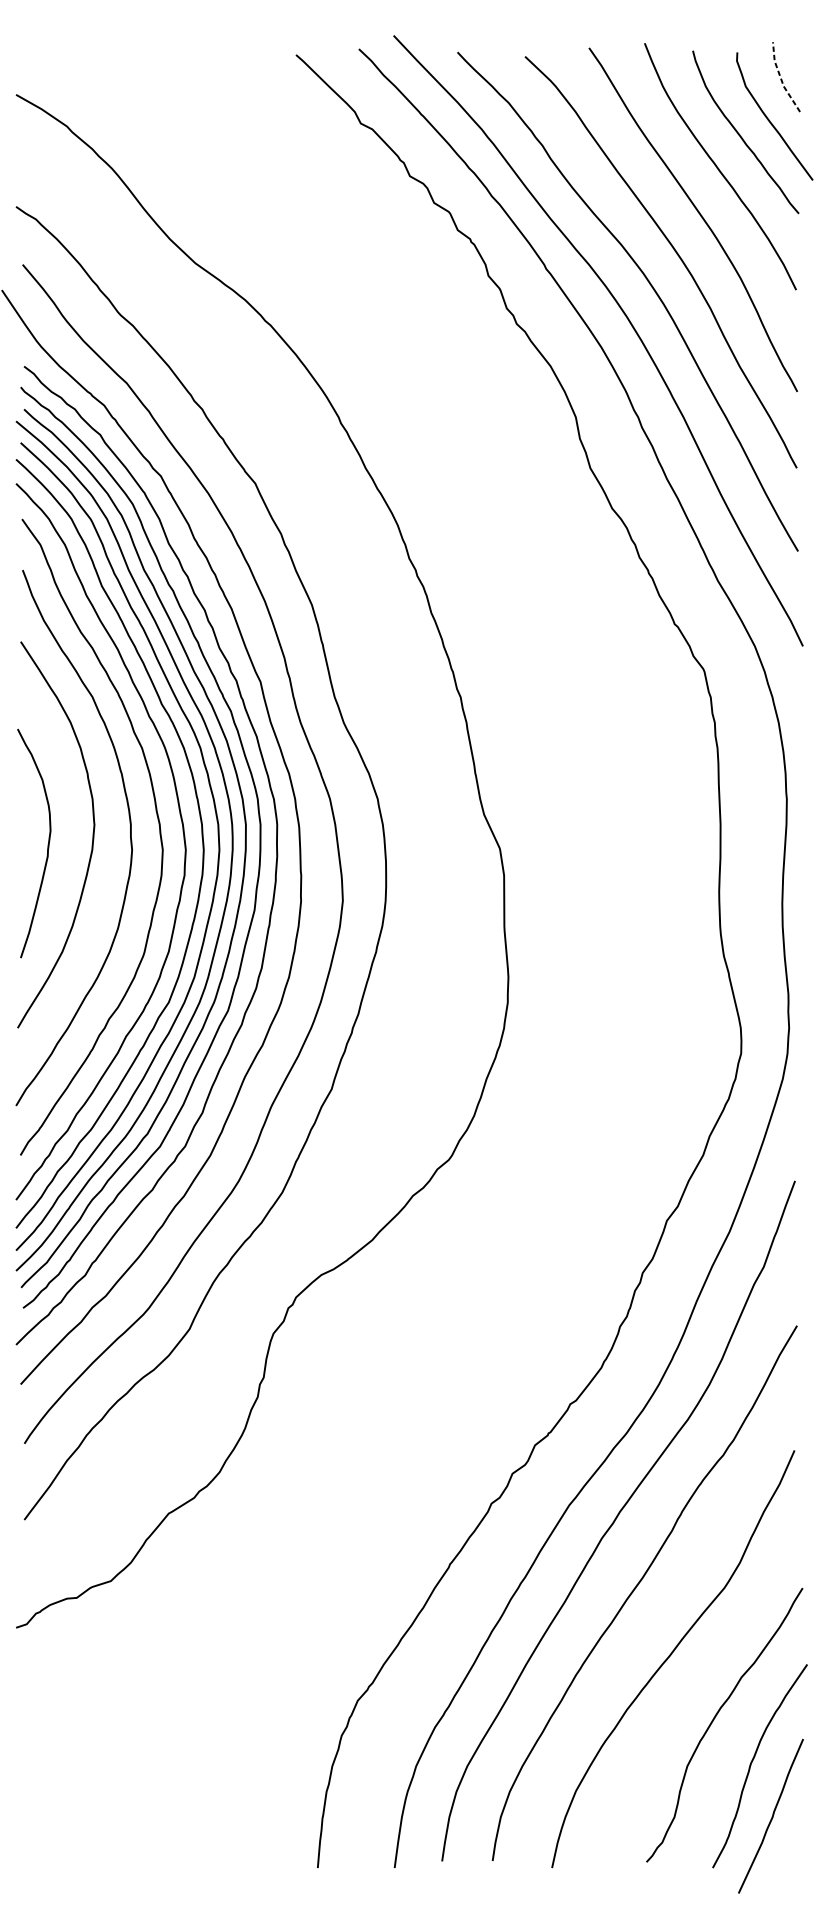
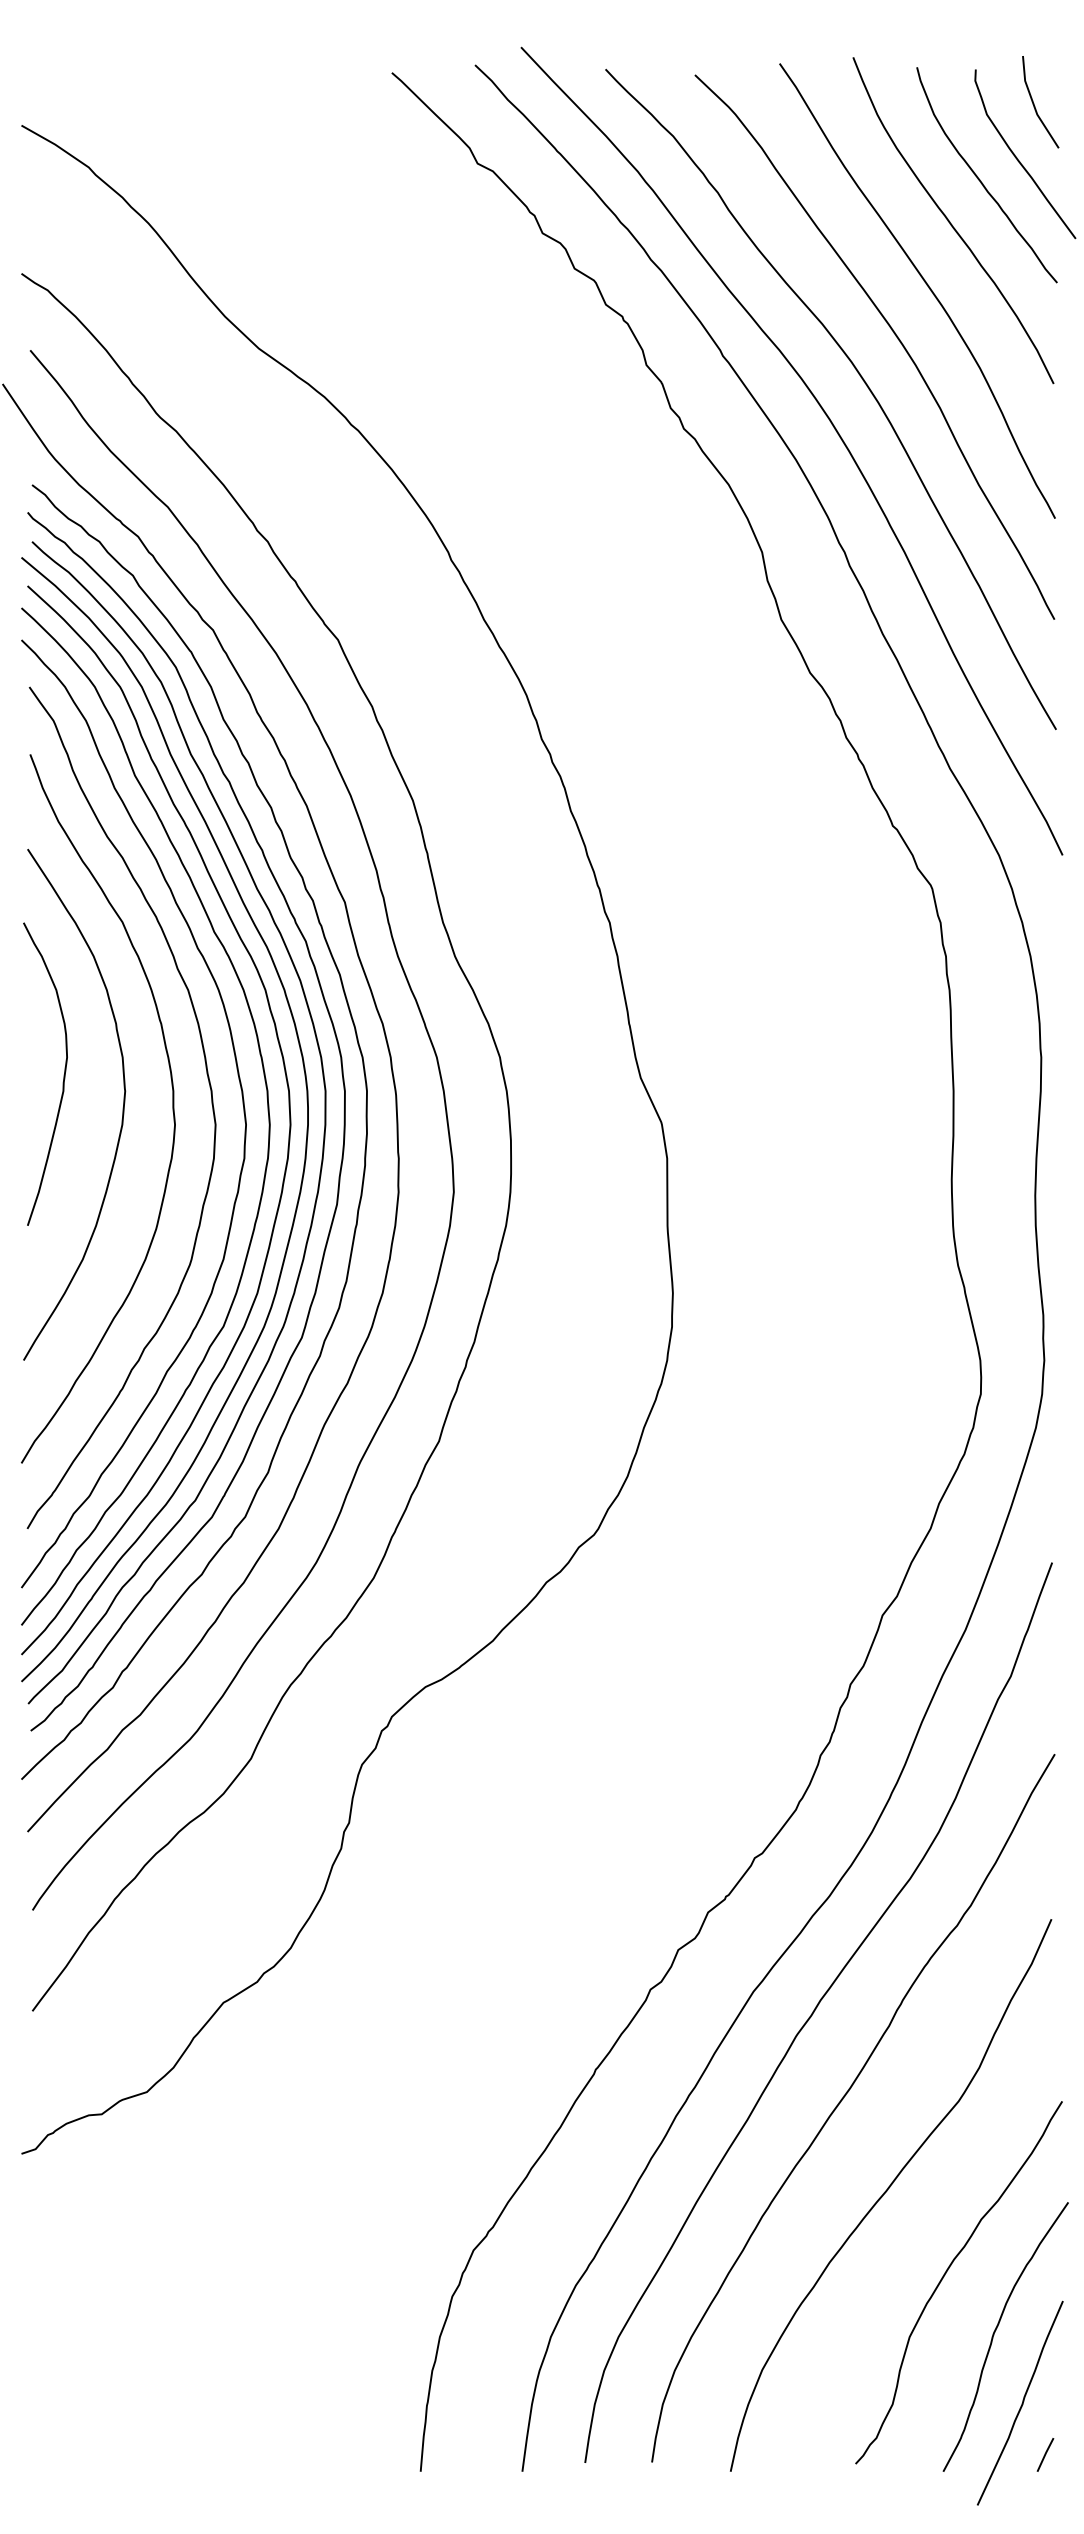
line: (780, 78) -> (1033, 104), dashed -> solid
curve: (47, 843) -> (63, 1074), moved
line: (790, 1855) -> (1045, 2454), added

